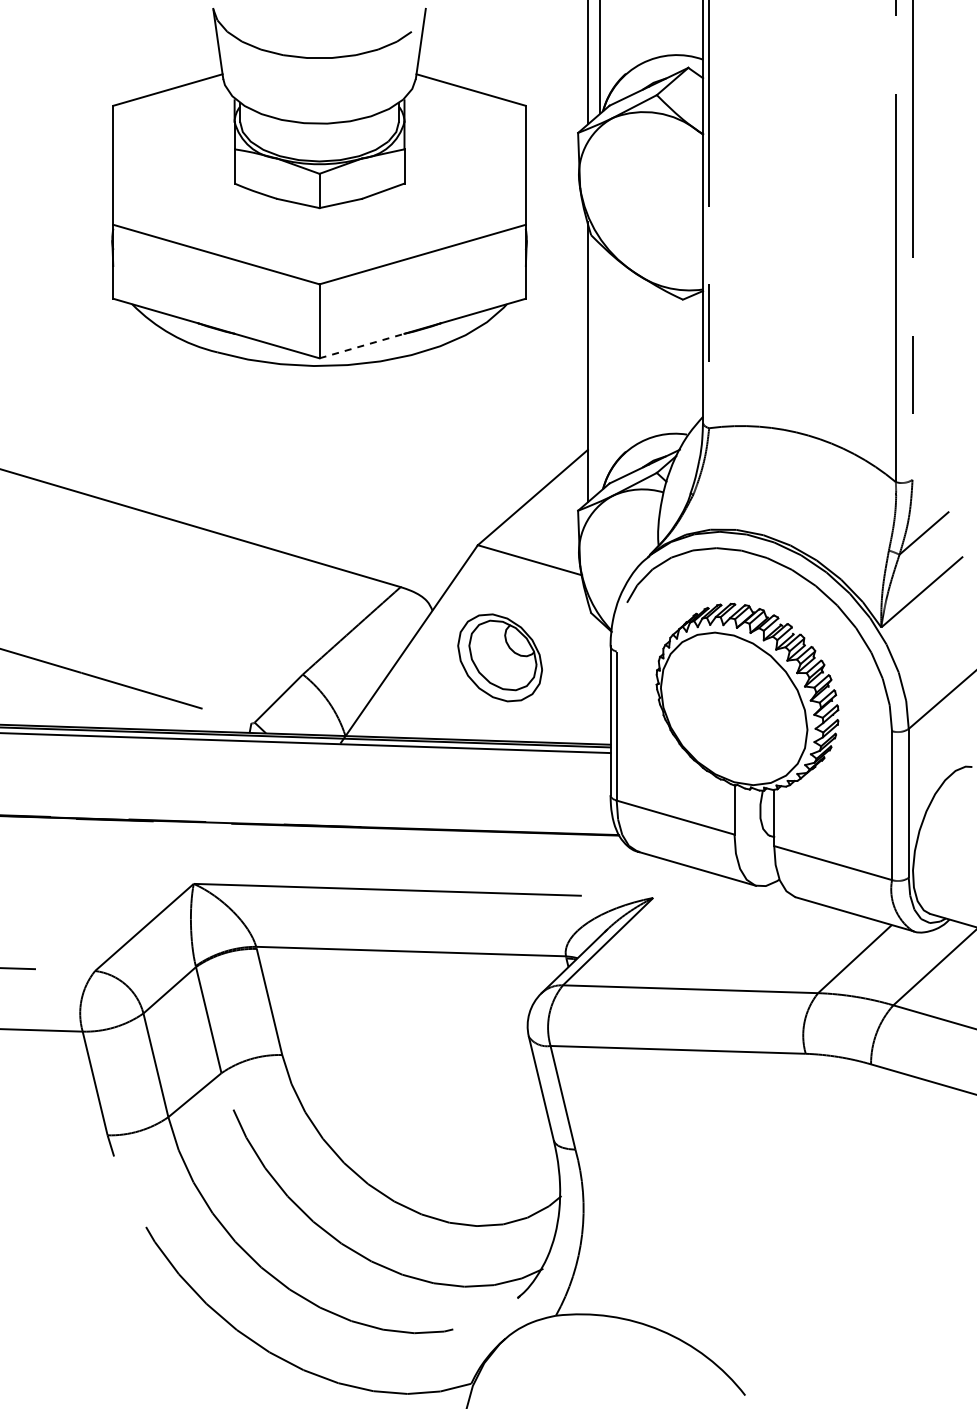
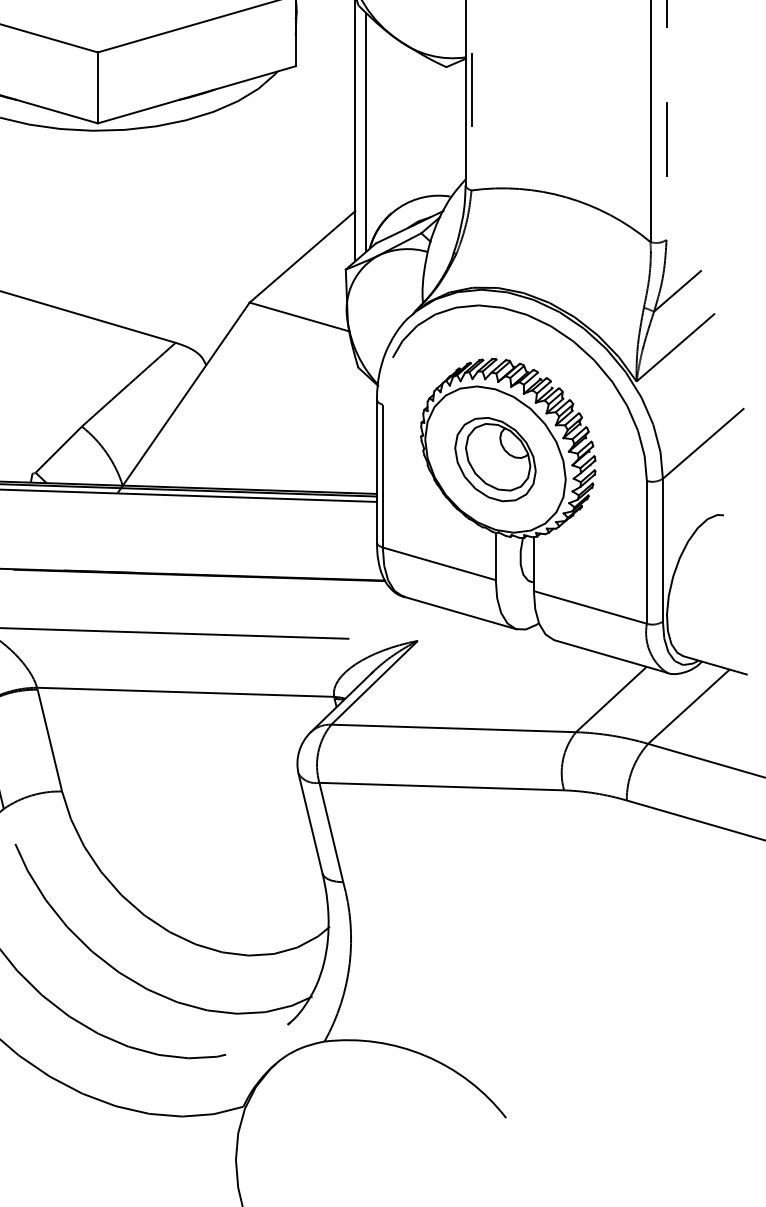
line: (362, 345) -> (139, 111), dashed -> solid
line: (599, 367) -> (366, 132), added
part: (499, 657) -> (494, 459), moved

